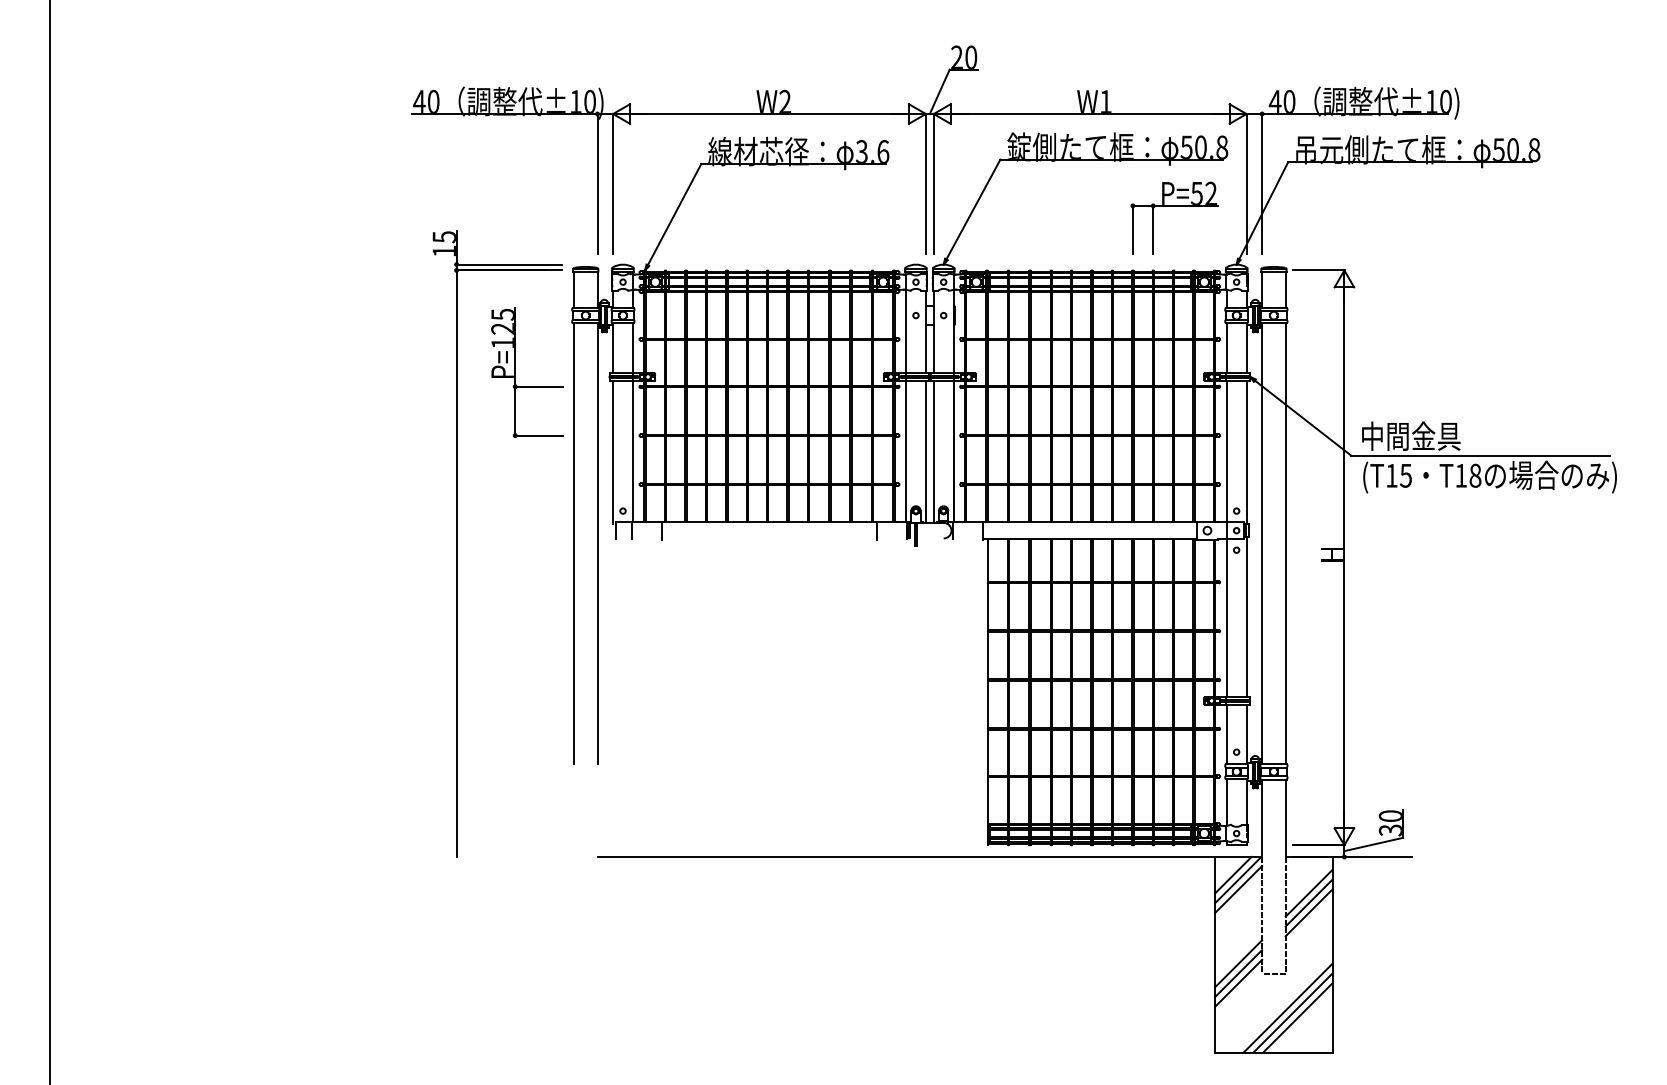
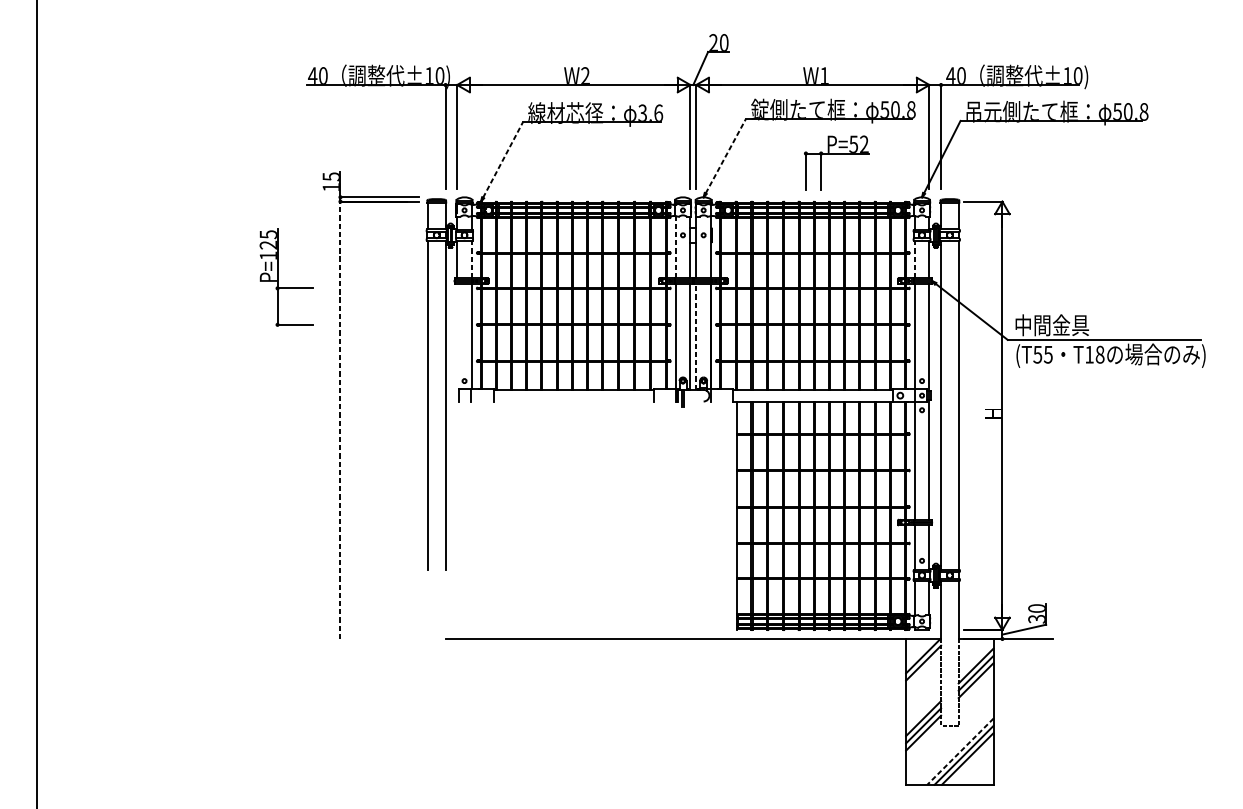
part: (1174, 206) -> (836, 153), moved
line: (973, 209) -> (725, 156), solid -> dashed
line: (674, 214) -> (502, 159), solid -> dashed
line: (906, 331) -> (675, 247), solid -> dashed
line: (632, 348) -> (471, 259), solid -> dashed
line: (1226, 348) -> (914, 259), solid -> dashed
part: (515, 372) -> (277, 277), moved
line: (933, 451) -> (696, 336), solid -> dashed
line: (613, 452) -> (457, 337), removed
text: (1391, 475) -> (1037, 354), (T15 -> (T55
line: (456, 563) -> (340, 420), solid -> dashed
line: (1233, 874) -> (919, 652), removed
line: (1288, 1008) -> (960, 751), solid -> dashed

